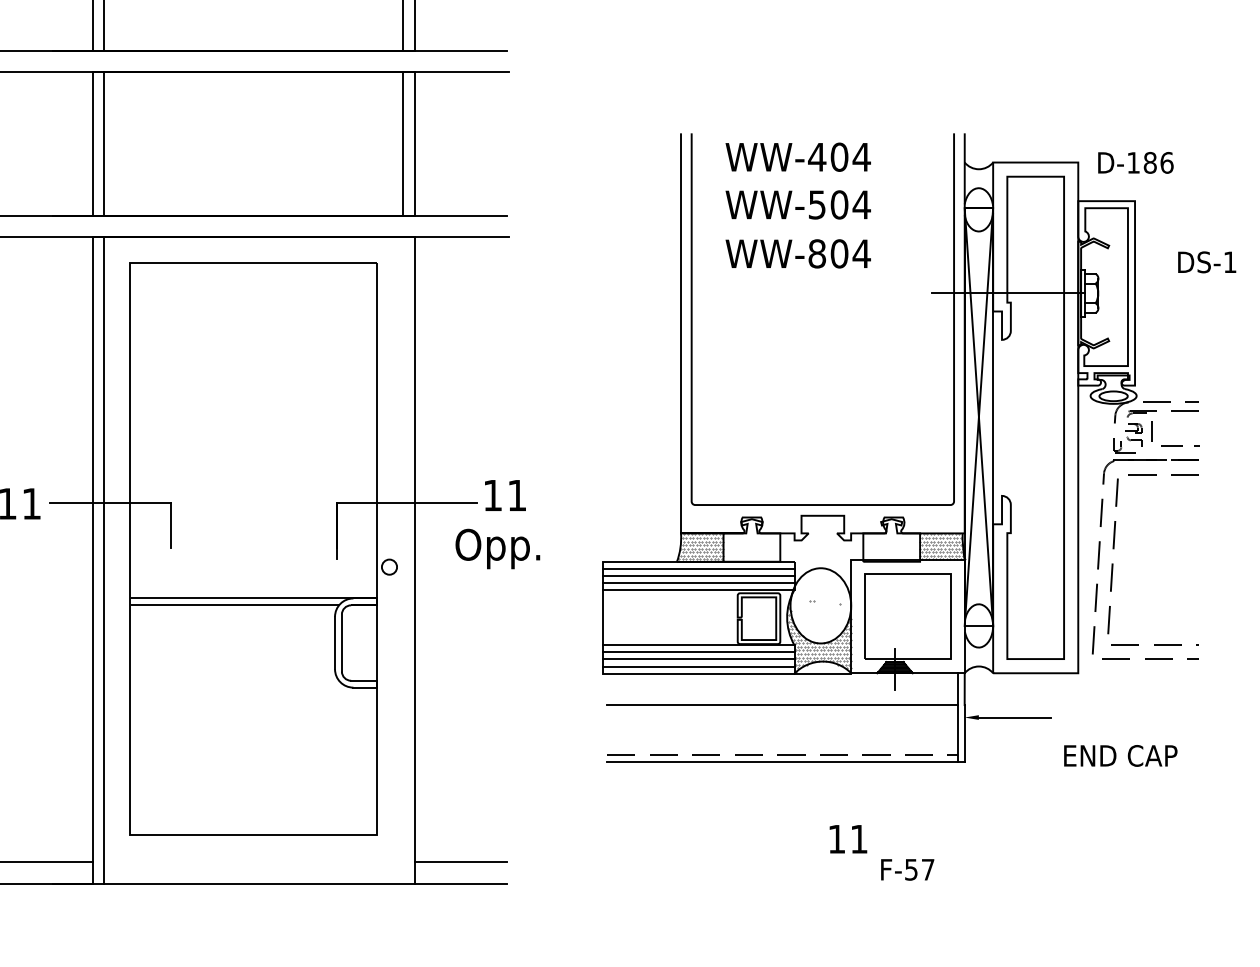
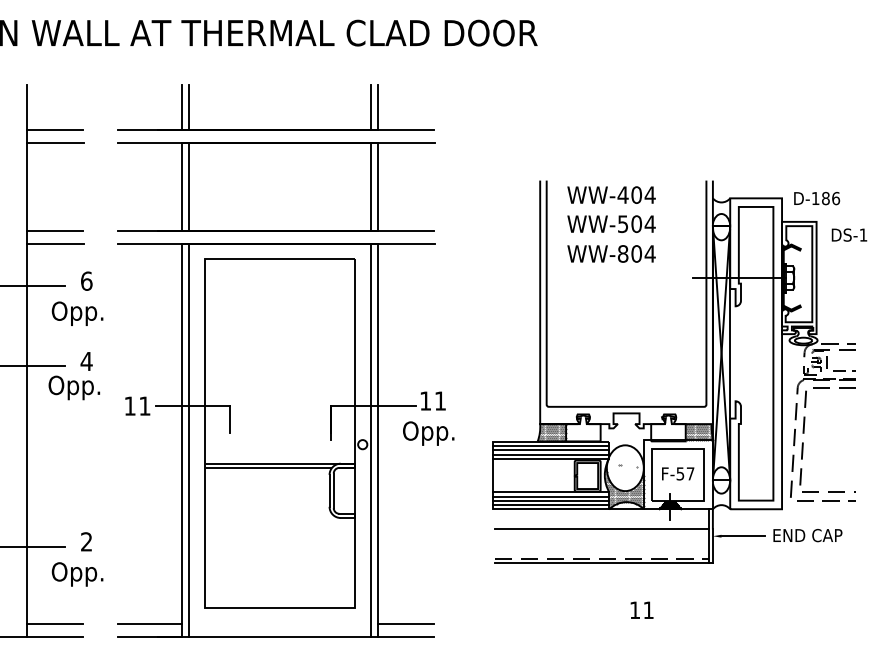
text: (1207, 261) -> (849, 234), moved
line: (403, 560) -> (371, 440), added
text: (1120, 755) -> (807, 535), moved
text: (908, 869) -> (678, 473), moved

